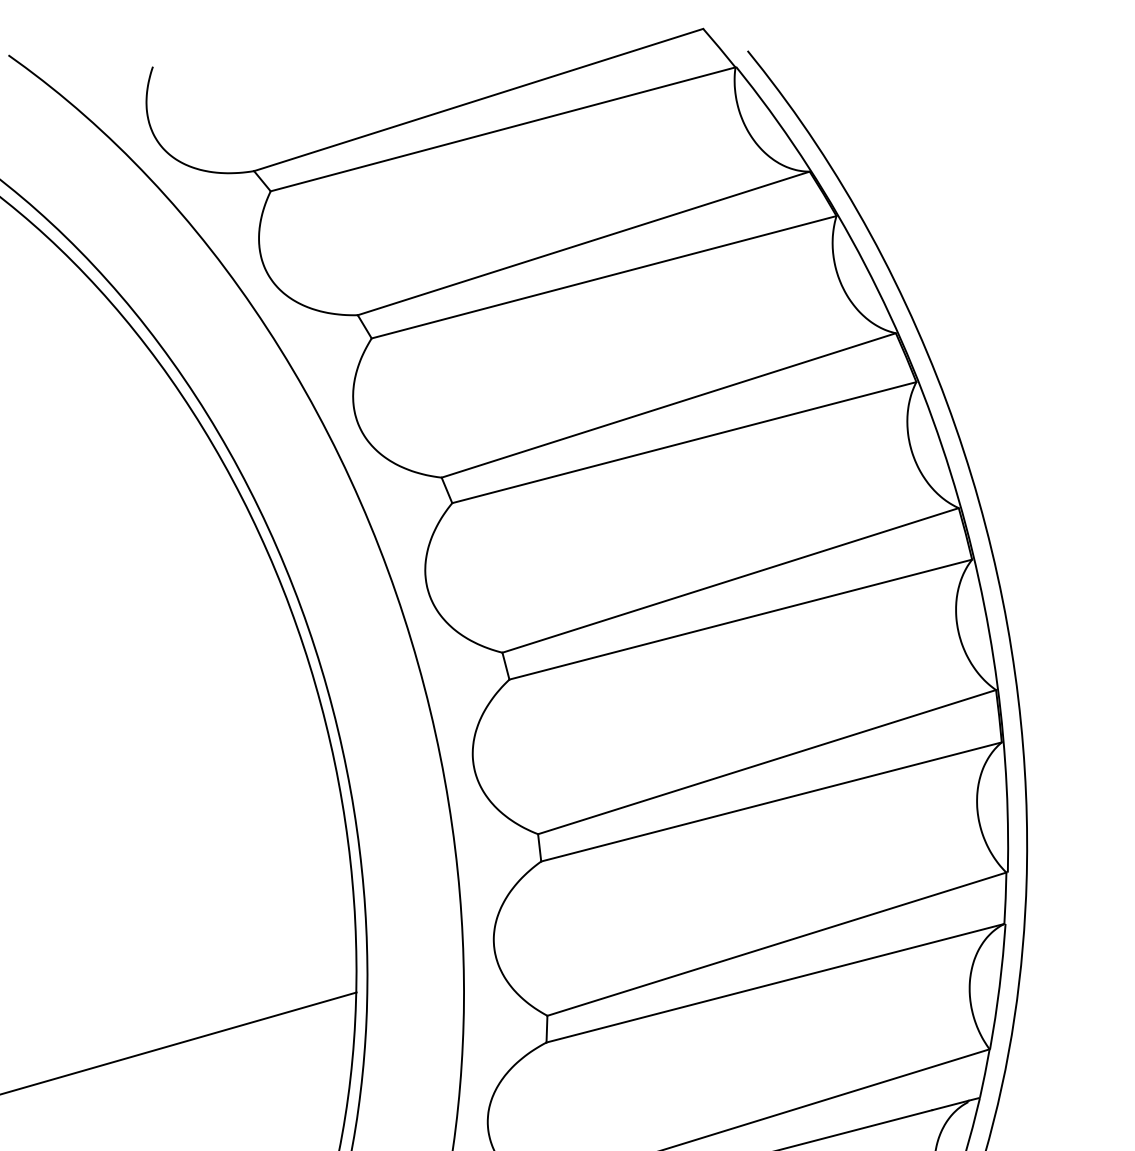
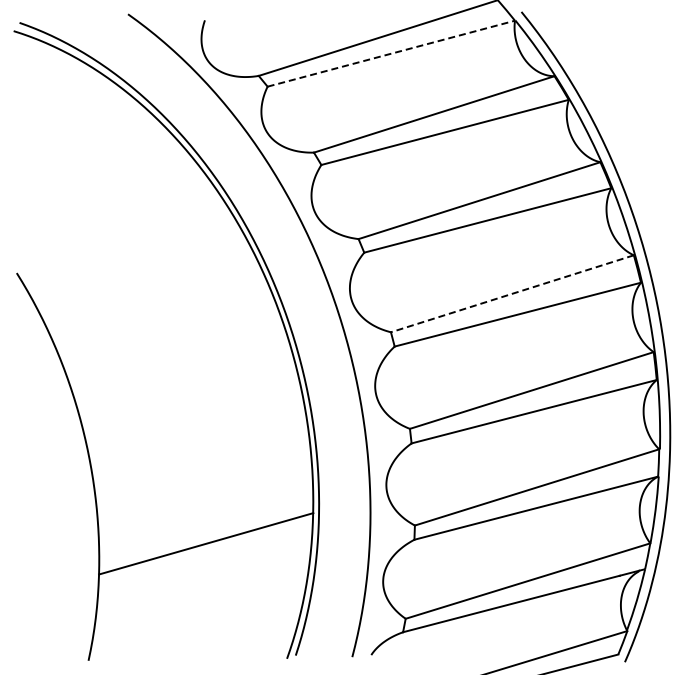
line: (503, 128) -> (391, 53), solid -> dashed
line: (728, 579) -> (511, 293), solid -> dashed

